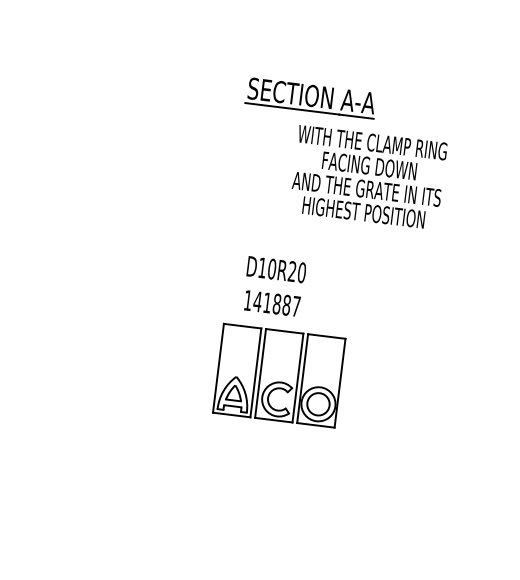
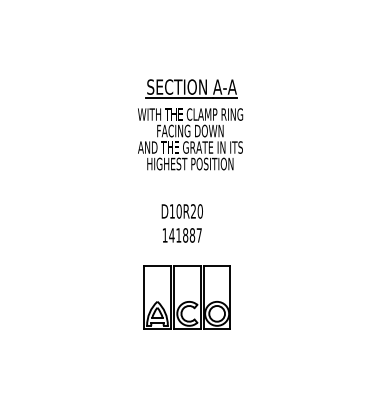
text: (368, 177) -> (190, 139), moved
part: (278, 375) -> (186, 297), moved

